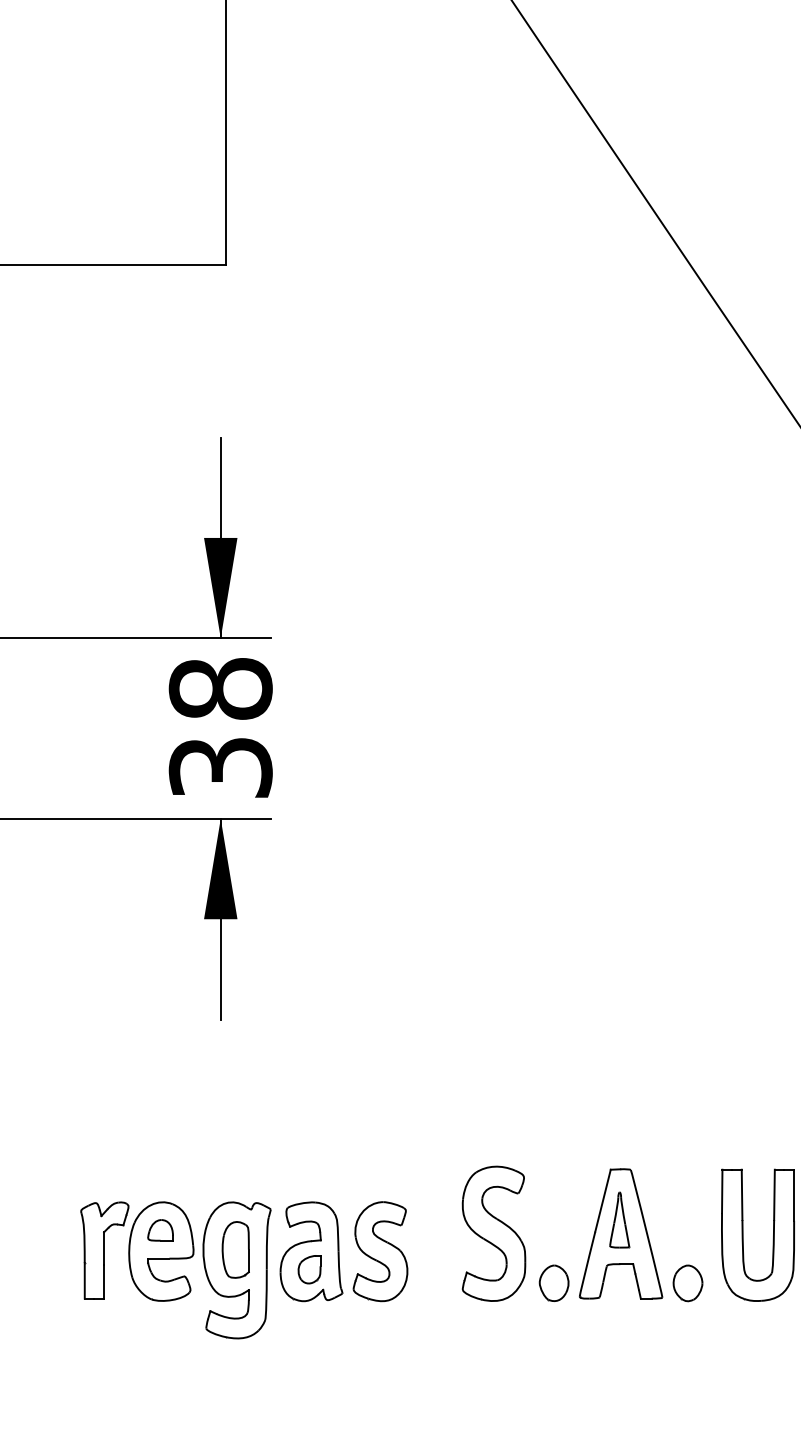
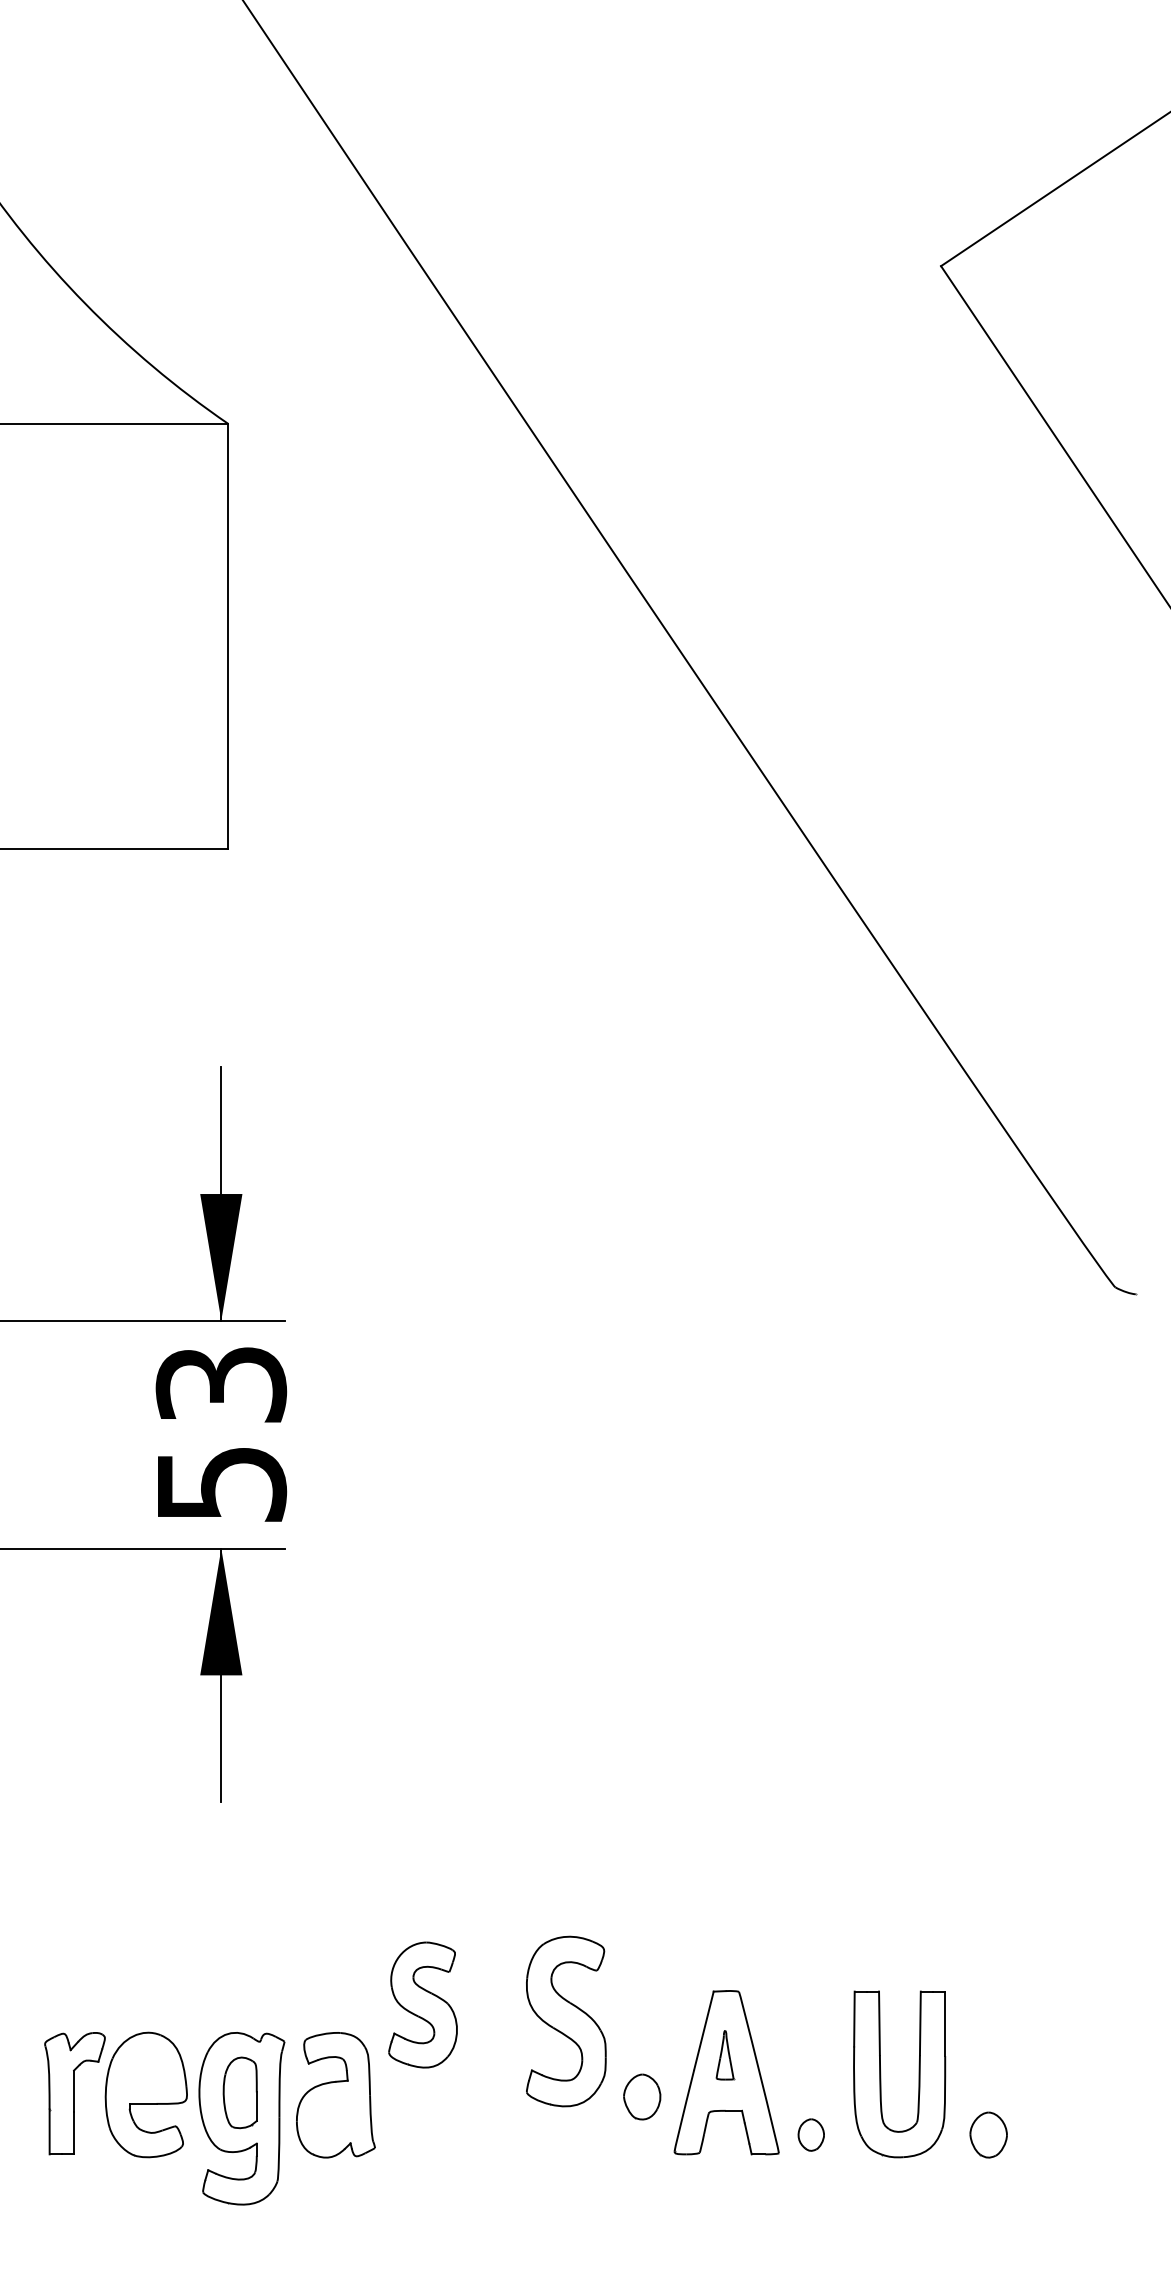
text: (220, 727) -> (221, 1433), 38 -> 53
part: (620, 1220) -> (725, 2055), size x0.7
part: (159, 1230) -> (144, 2068), removed
part: (494, 1233) -> (566, 2021), moved
part: (380, 1251) -> (422, 2004), moved
part: (309, 1269) -> (333, 2117), removed
part: (554, 1282) -> (642, 2096), moved
part: (688, 1282) -> (811, 2134), size x0.7

